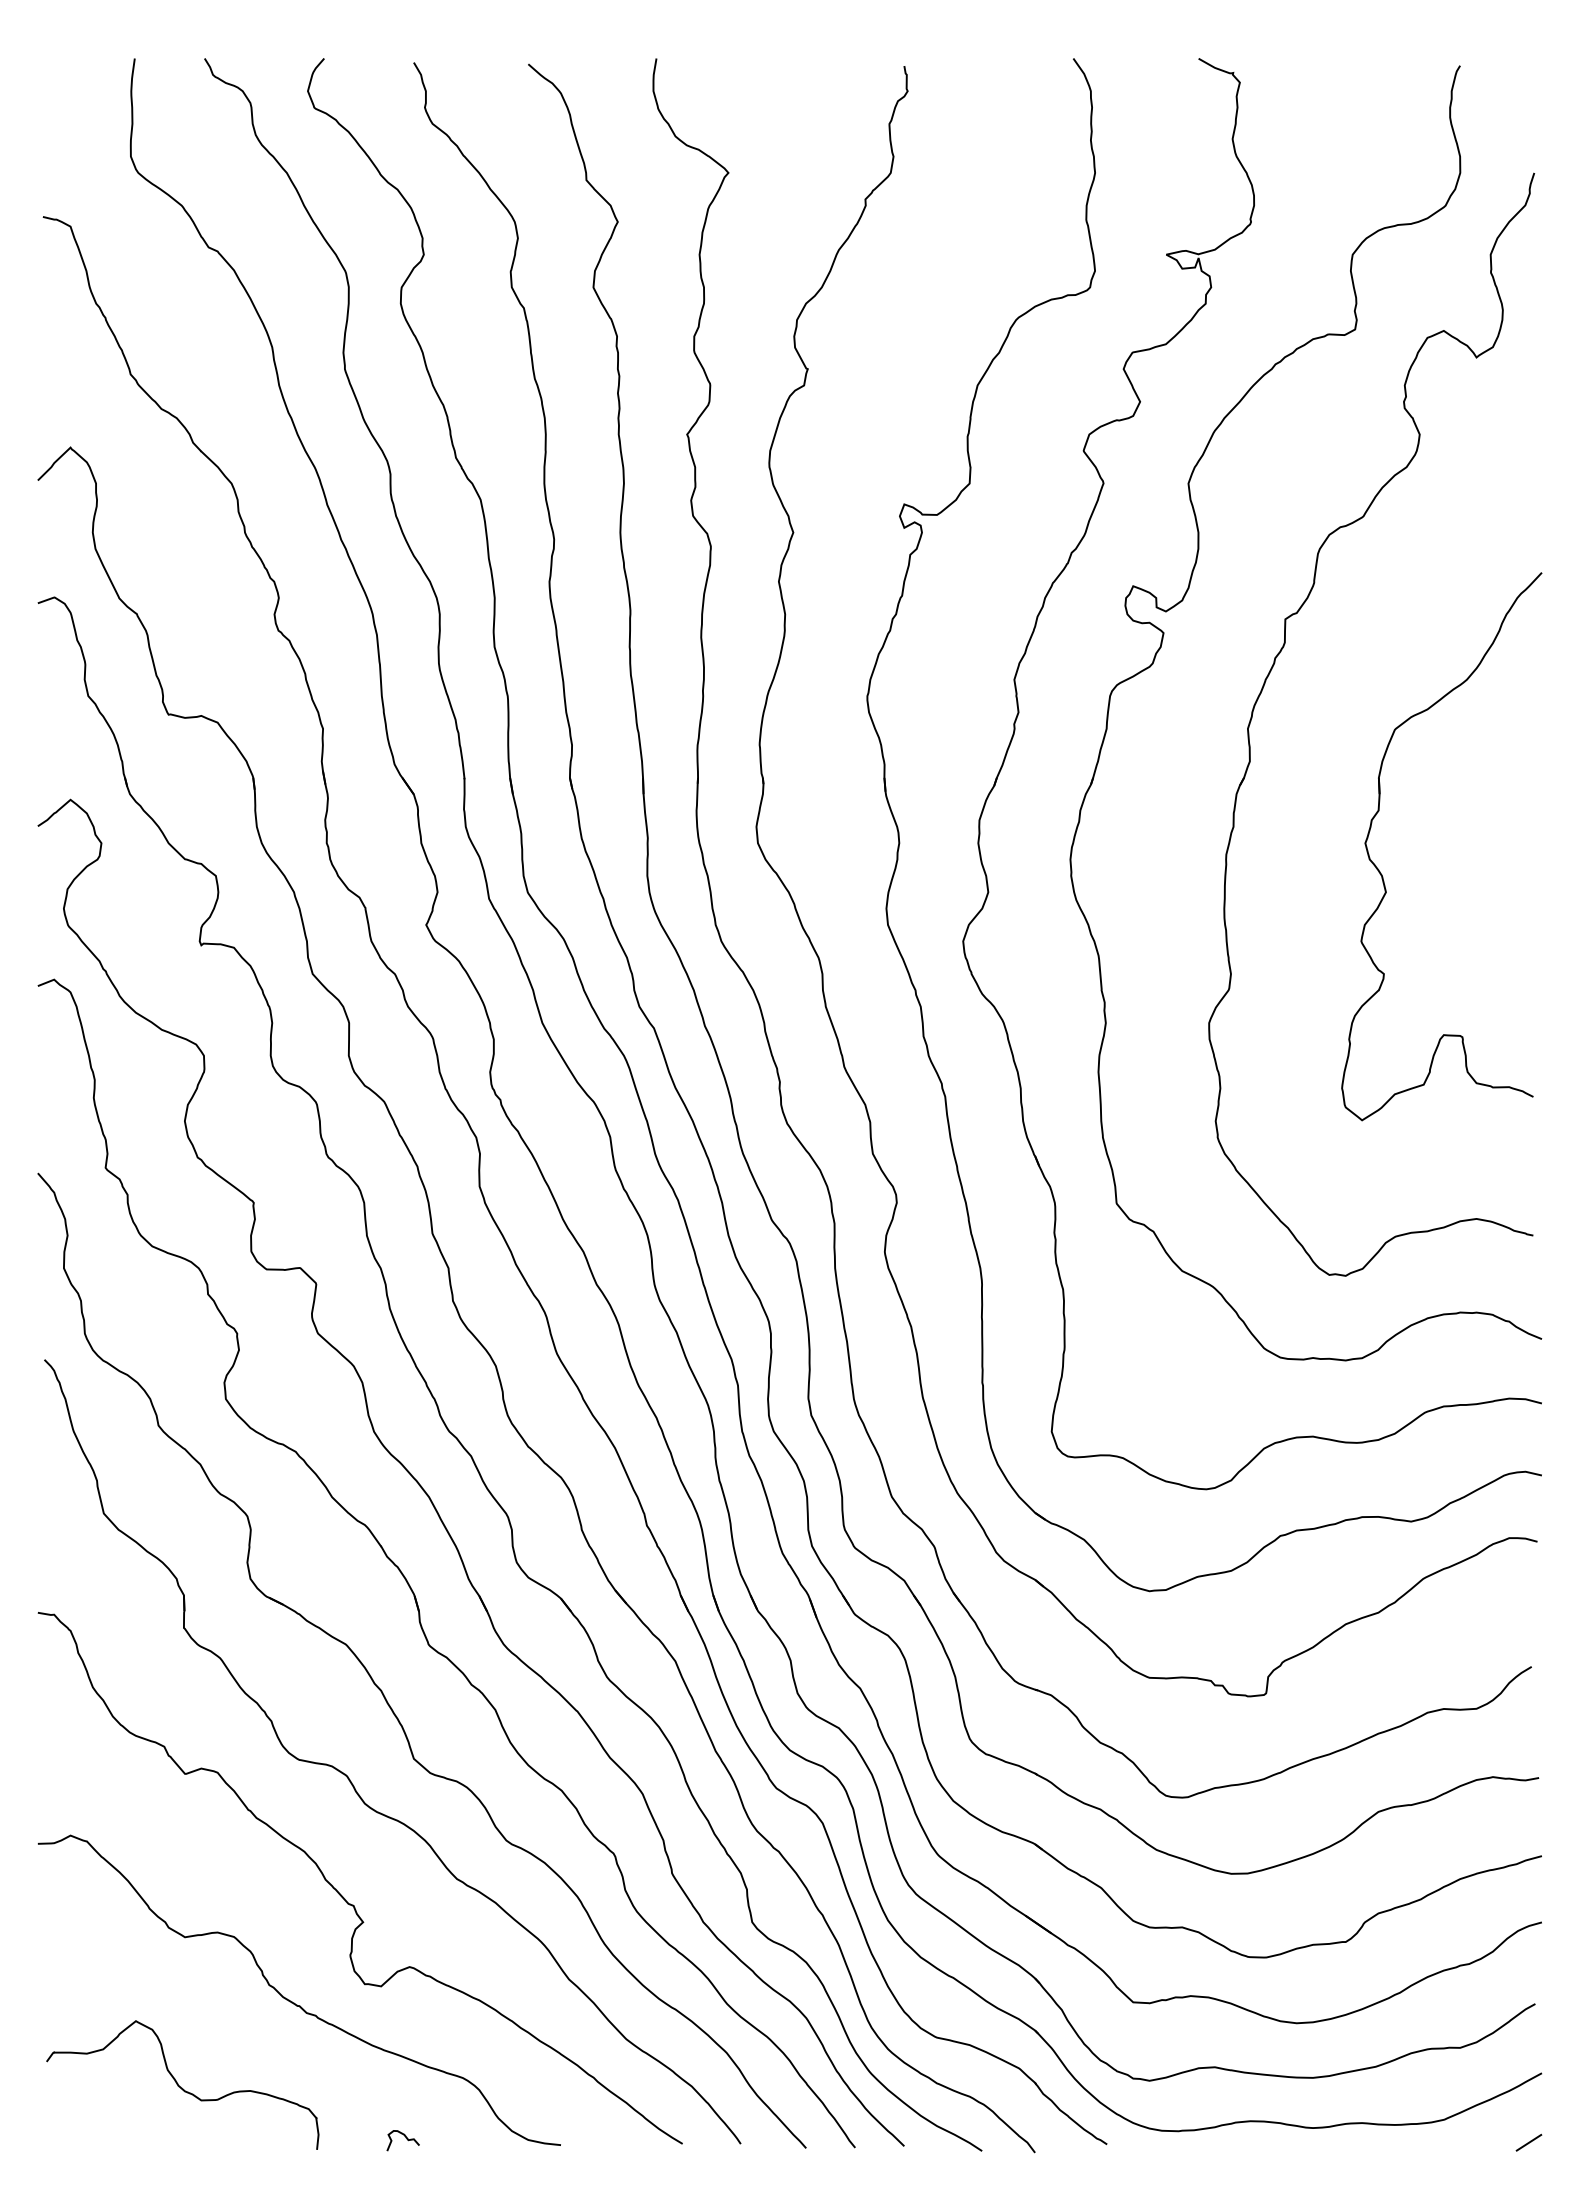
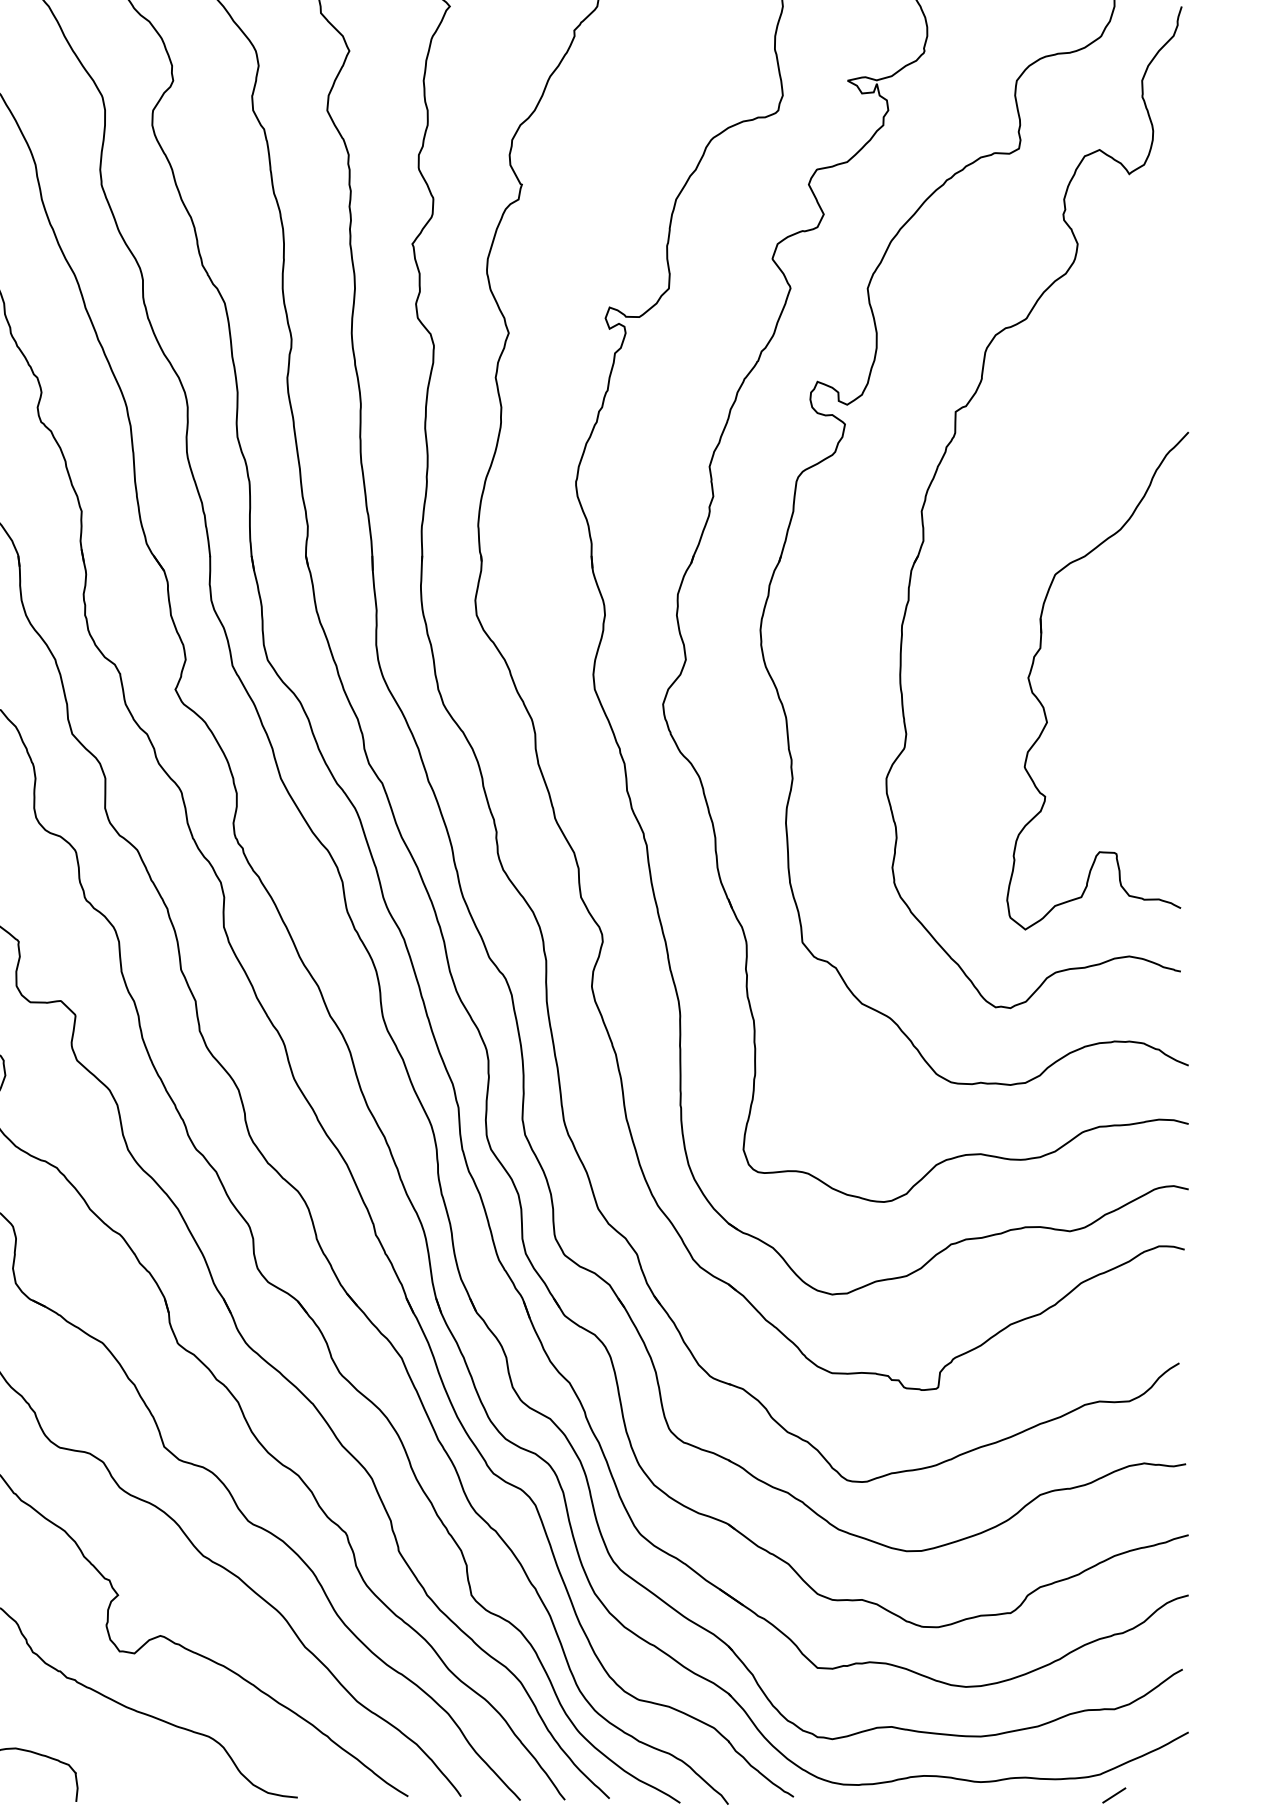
part: (1382, 874) -> (1043, 706), moved
curve: (406, 2139) -> (157, 1792), removed
line: (1528, 2142) -> (1113, 1795), moved

